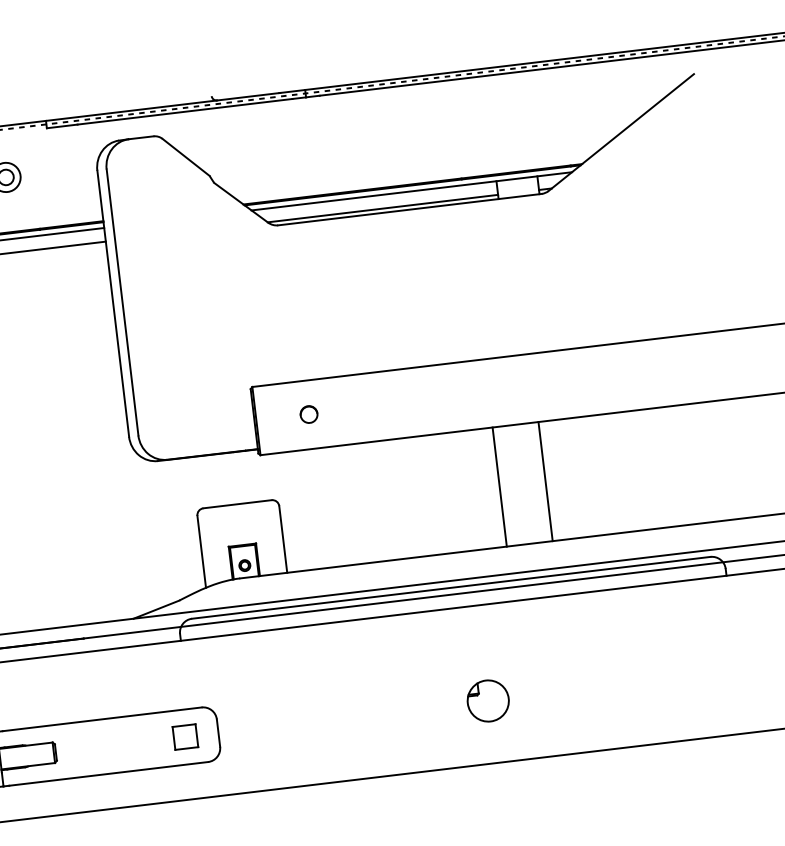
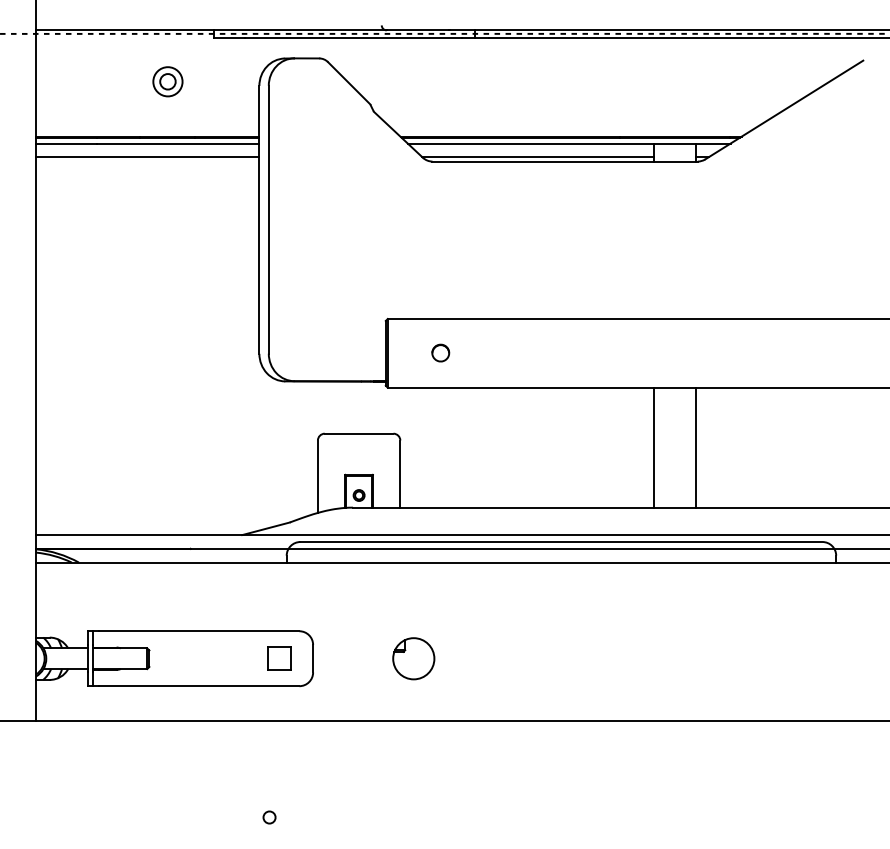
line: (545, 481) -> (695, 447), moved
line: (499, 486) -> (654, 447), moved
part: (487, 700) -> (413, 658), moved

